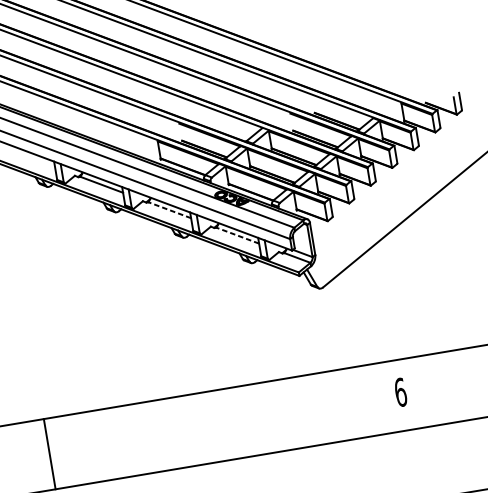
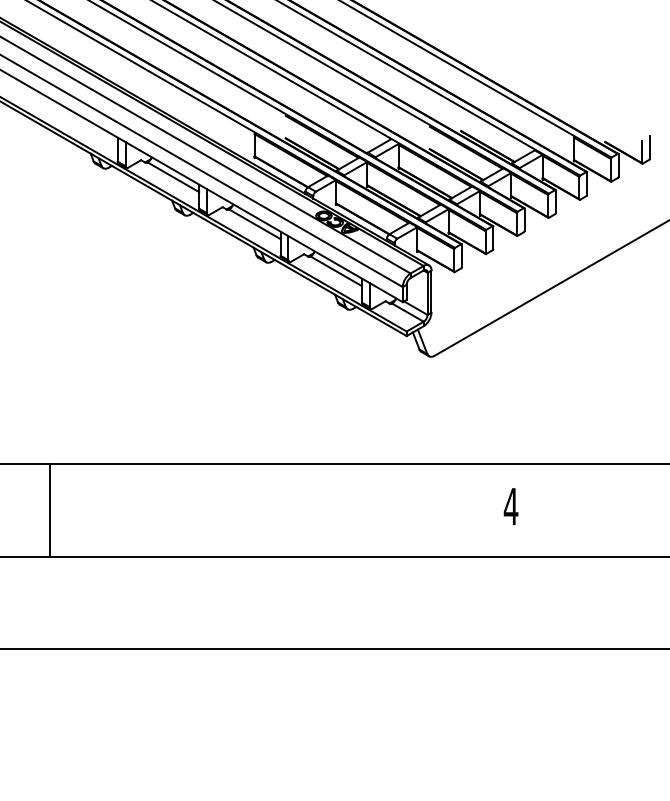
line: (169, 210) -> (254, 224), dashed -> solid
line: (237, 235) -> (336, 271), dashed -> solid
text: (400, 392) -> (510, 506), 6 -> 4

